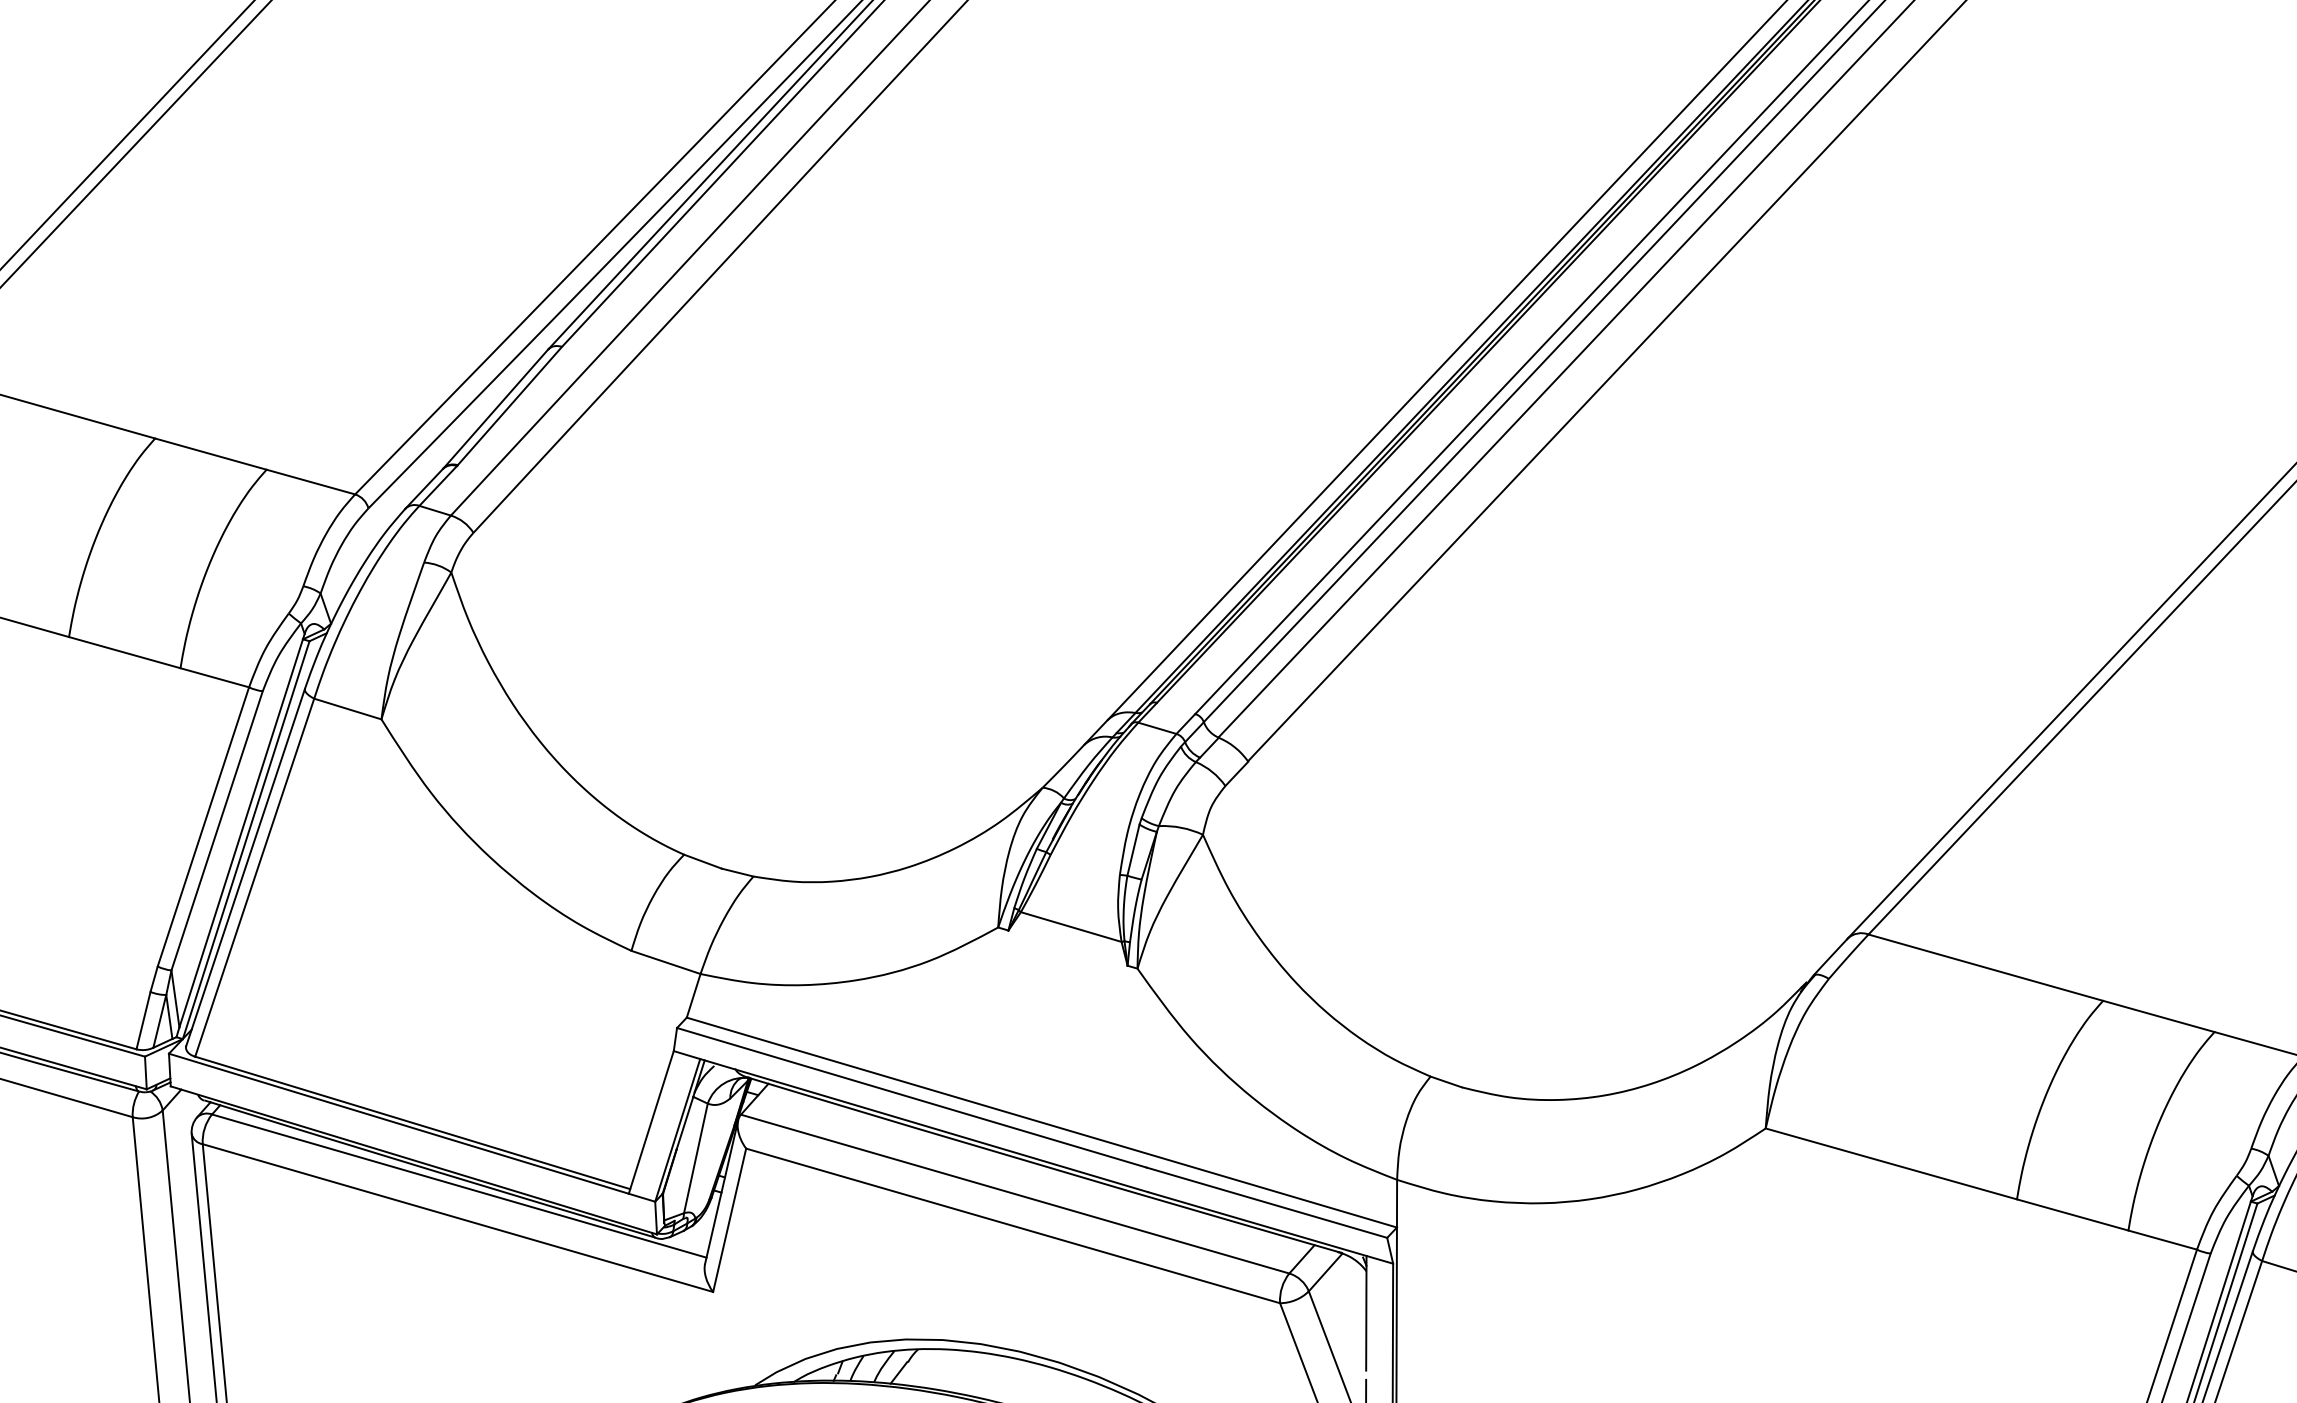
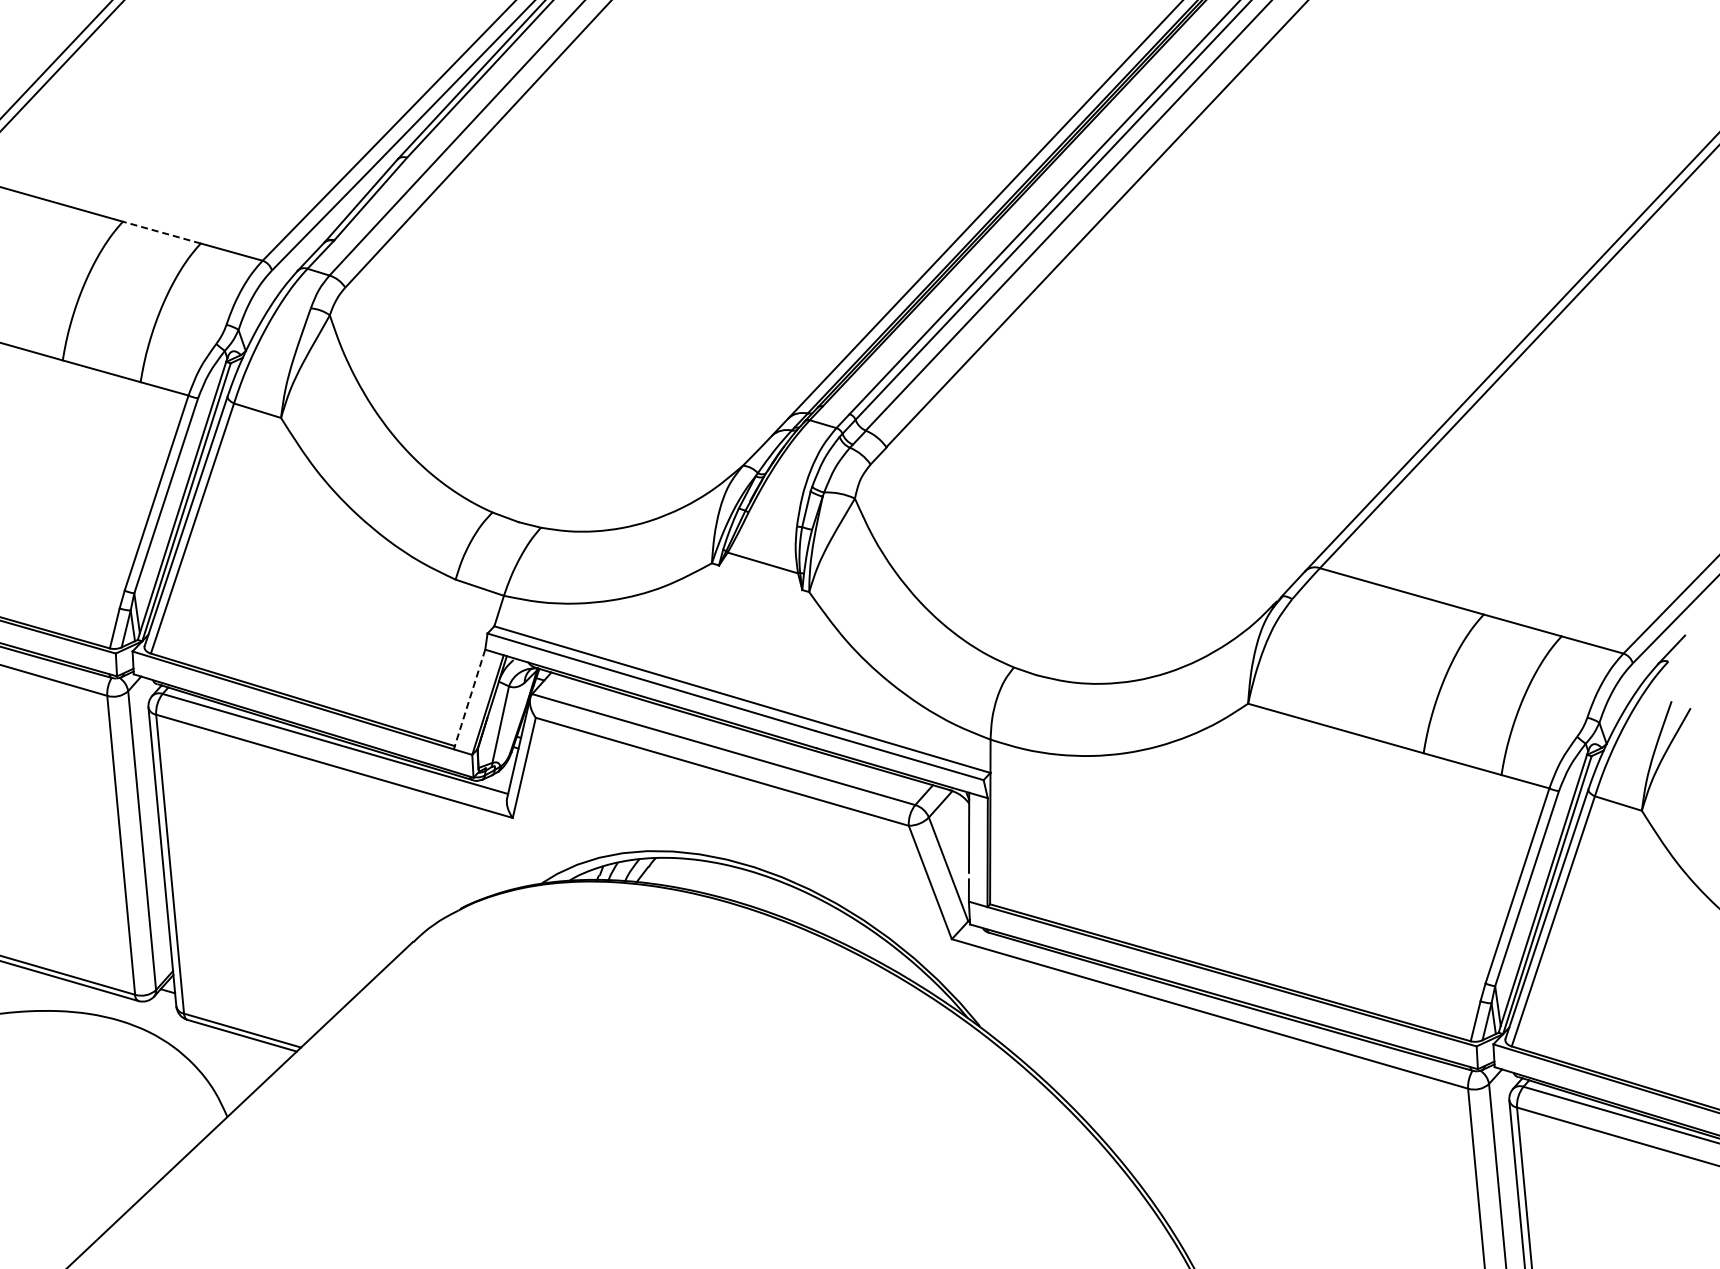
line: (210, 453) -> (161, 232), solid -> dashed
line: (651, 1122) -> (469, 699), solid -> dashed

